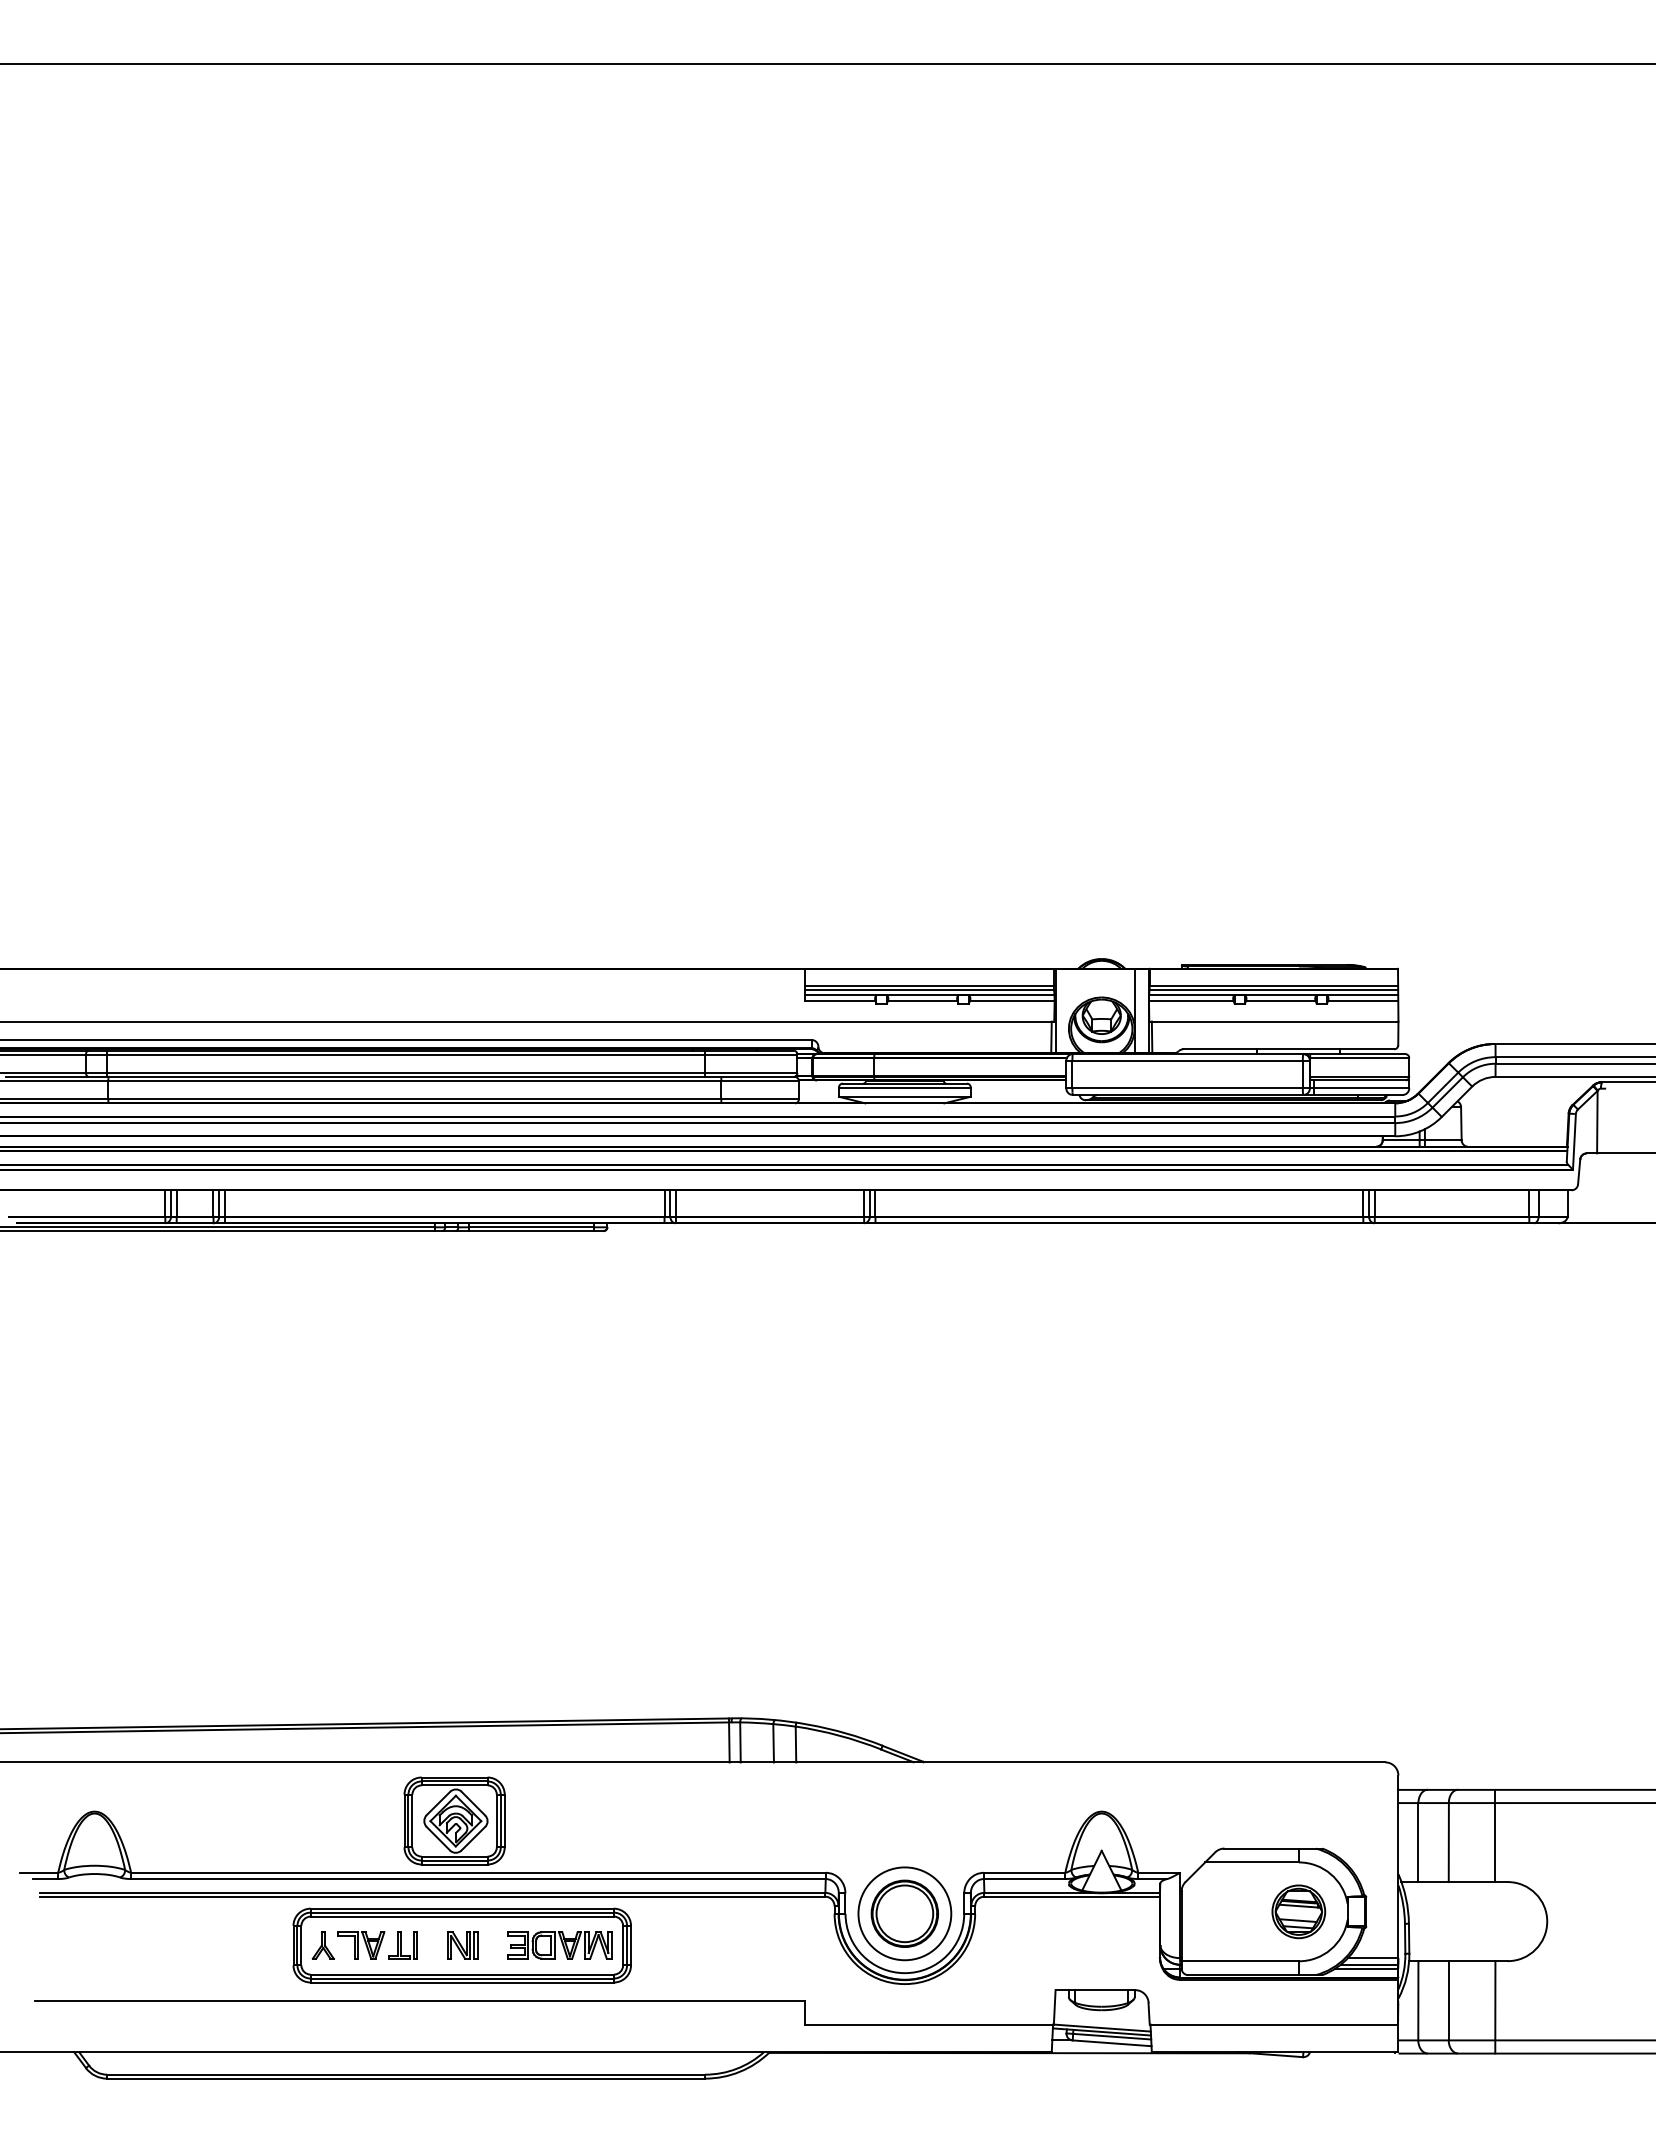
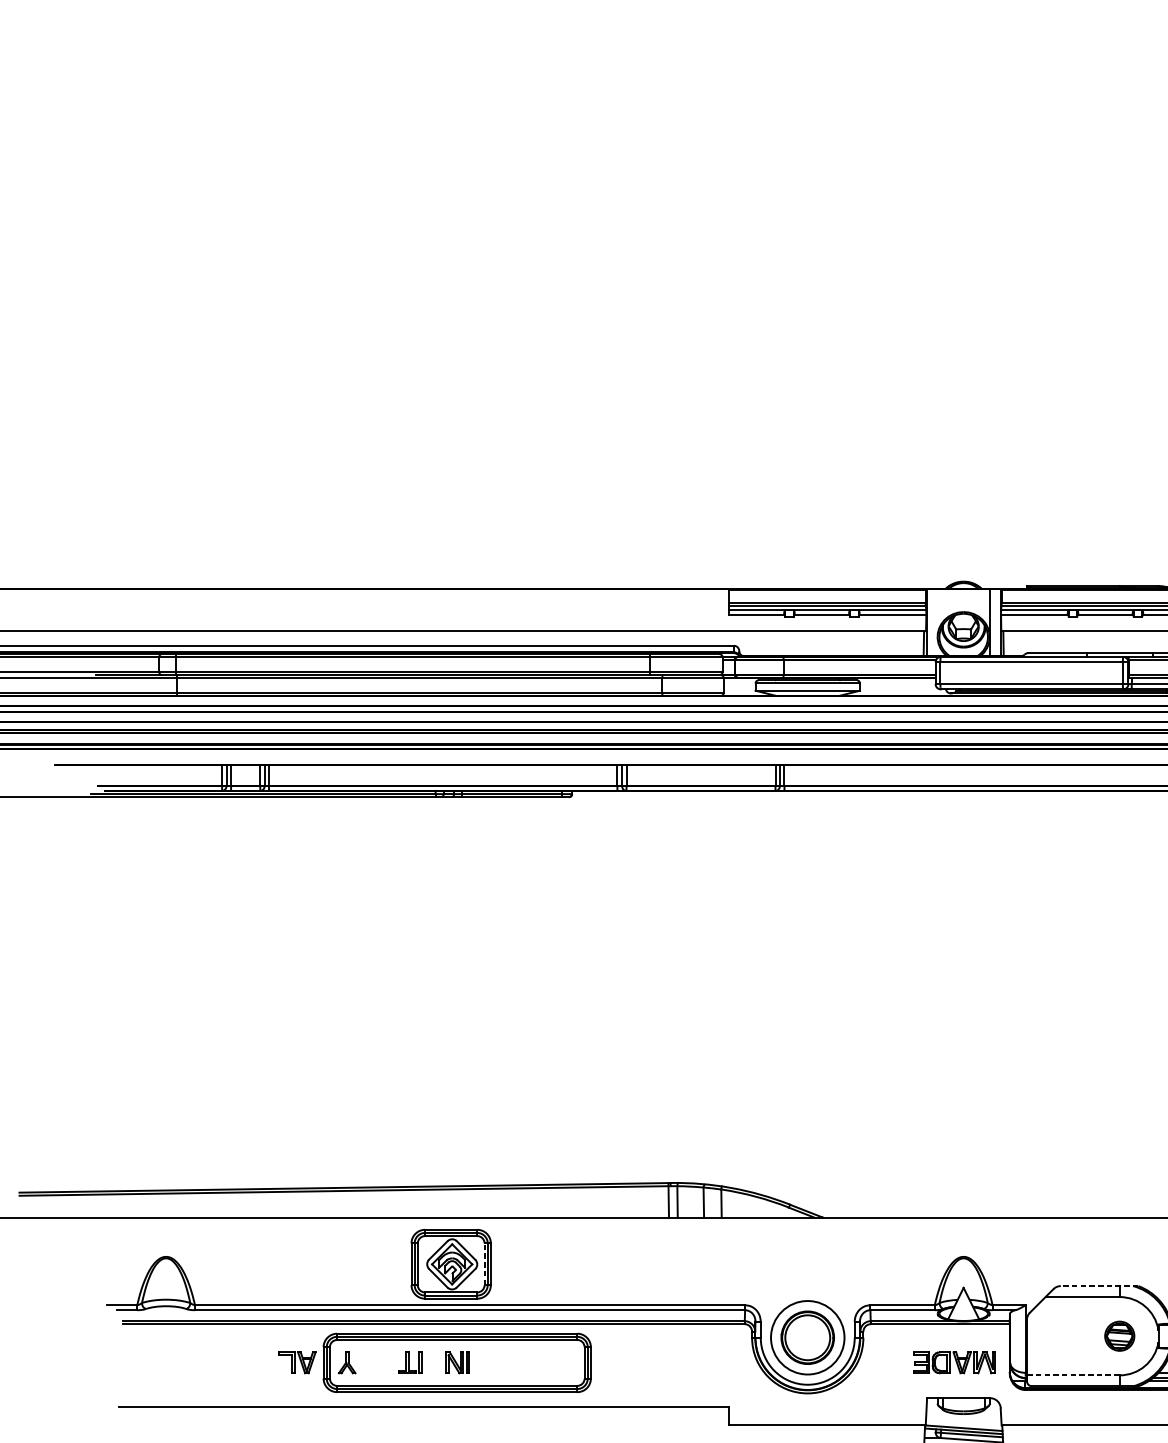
line: (496, 1820) -> (484, 1263), solid -> dashed
line: (1273, 1848) -> (1099, 1286), solid -> dashed
part: (1298, 1911) -> (1119, 1335), size x0.7
part: (361, 1945) -> (297, 1362), moved
part: (559, 1945) -> (953, 1362), moved
line: (1240, 1961) -> (1073, 1375), solid -> dashed

